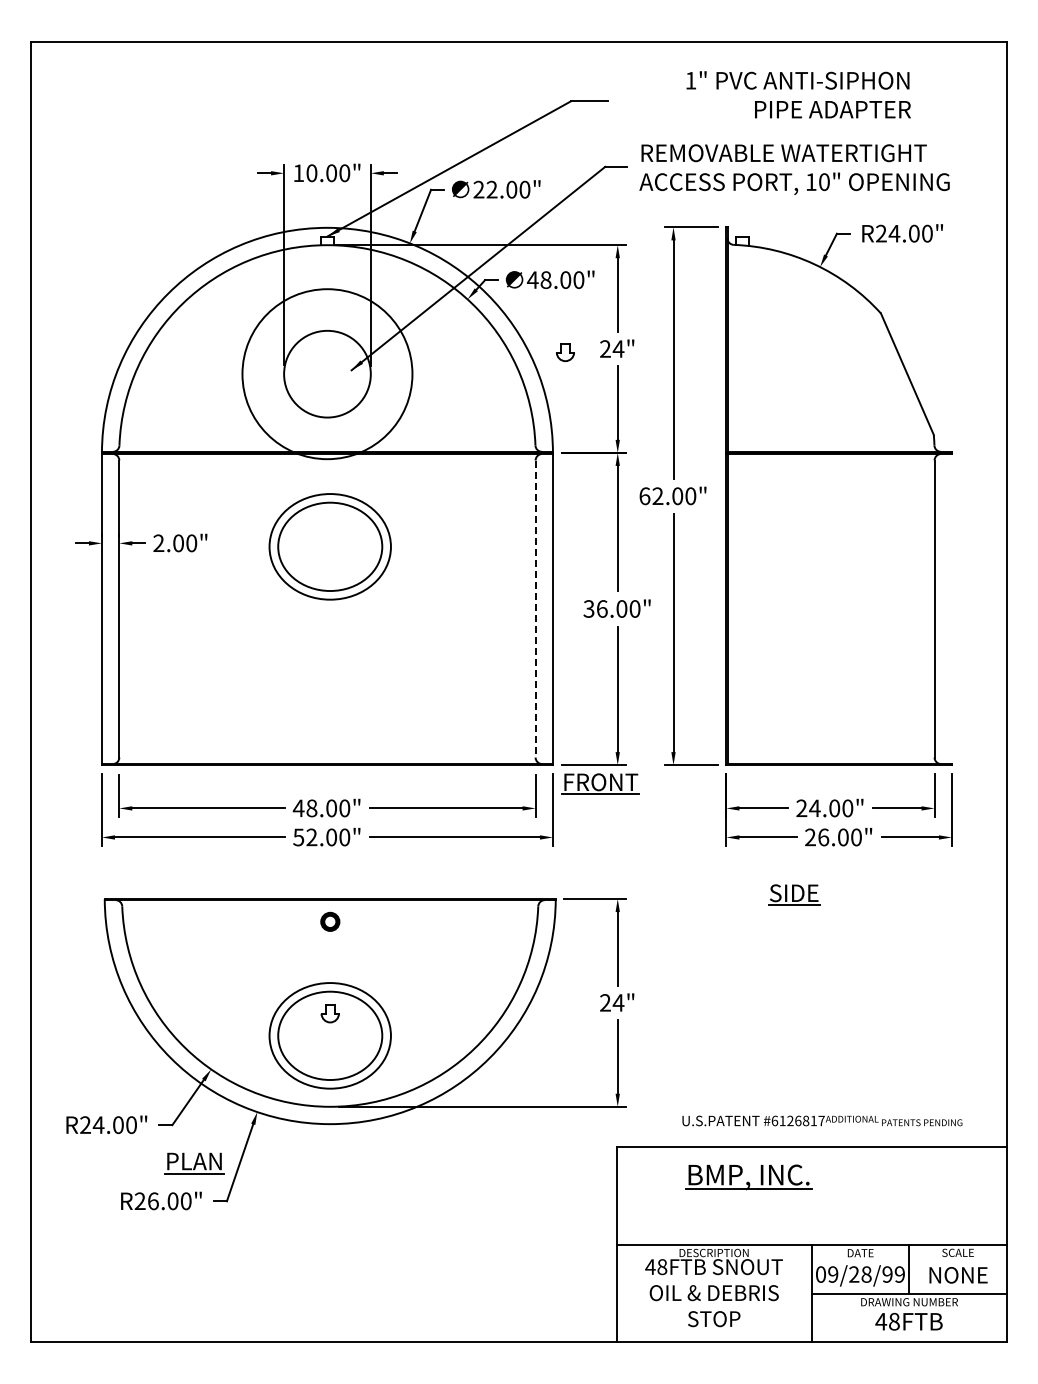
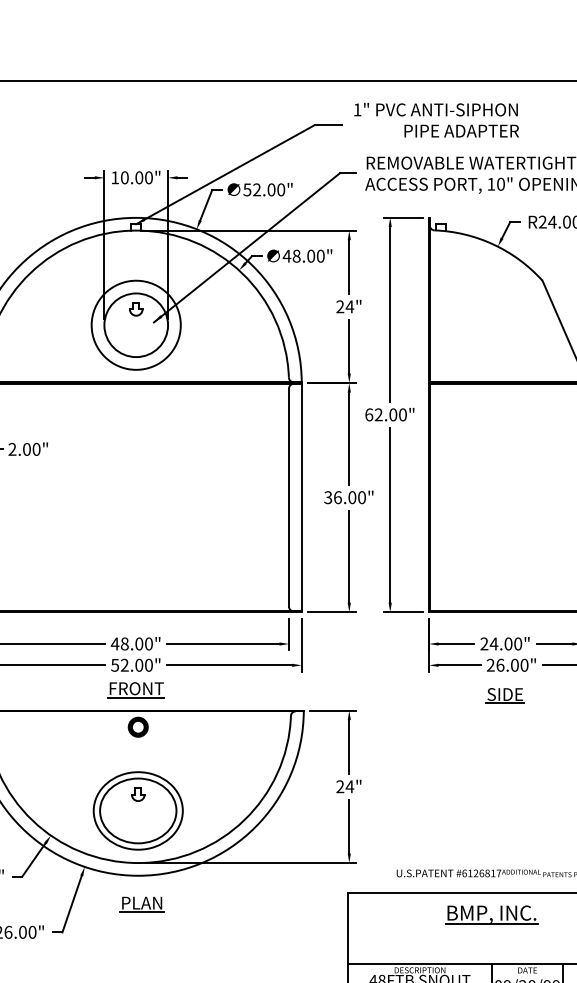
text: (798, 94) -> (436, 120), moved
text: (478, 189) -> (247, 189), 22.00" -> 52.00"
part: (565, 352) -> (136, 309), moved
circle: (327, 373) -> (136, 324), size x0.71
part: (329, 546) -> (137, 451), removed
line: (535, 609) -> (288, 498), dashed -> solid
part: (600, 783) -> (136, 689), moved
part: (794, 894) -> (505, 695), moved
part: (330, 921) -> (138, 727), size x1.43
part: (194, 1163) -> (142, 904), moved
part: (748, 1177) -> (491, 914), moved

